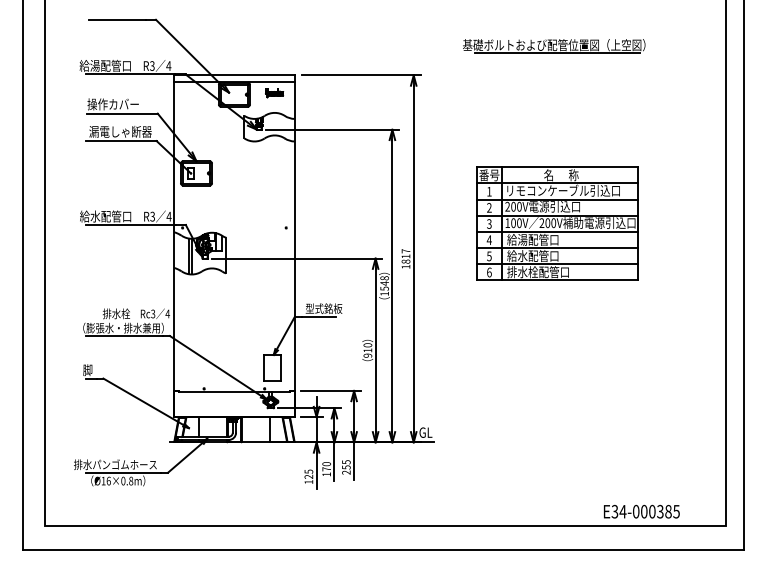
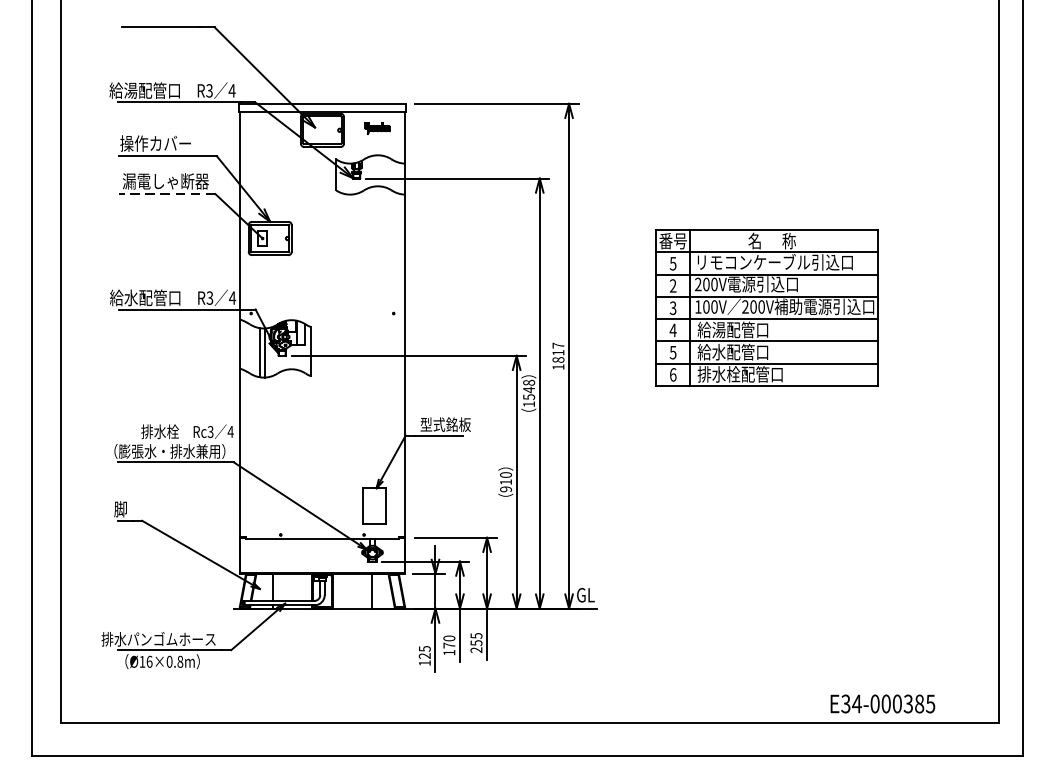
part: (554, 46) -> (762, 63), removed
line: (120, 141) -> (165, 194), solid -> dashed
text: (489, 191) -> (673, 263), 1 -> 5

